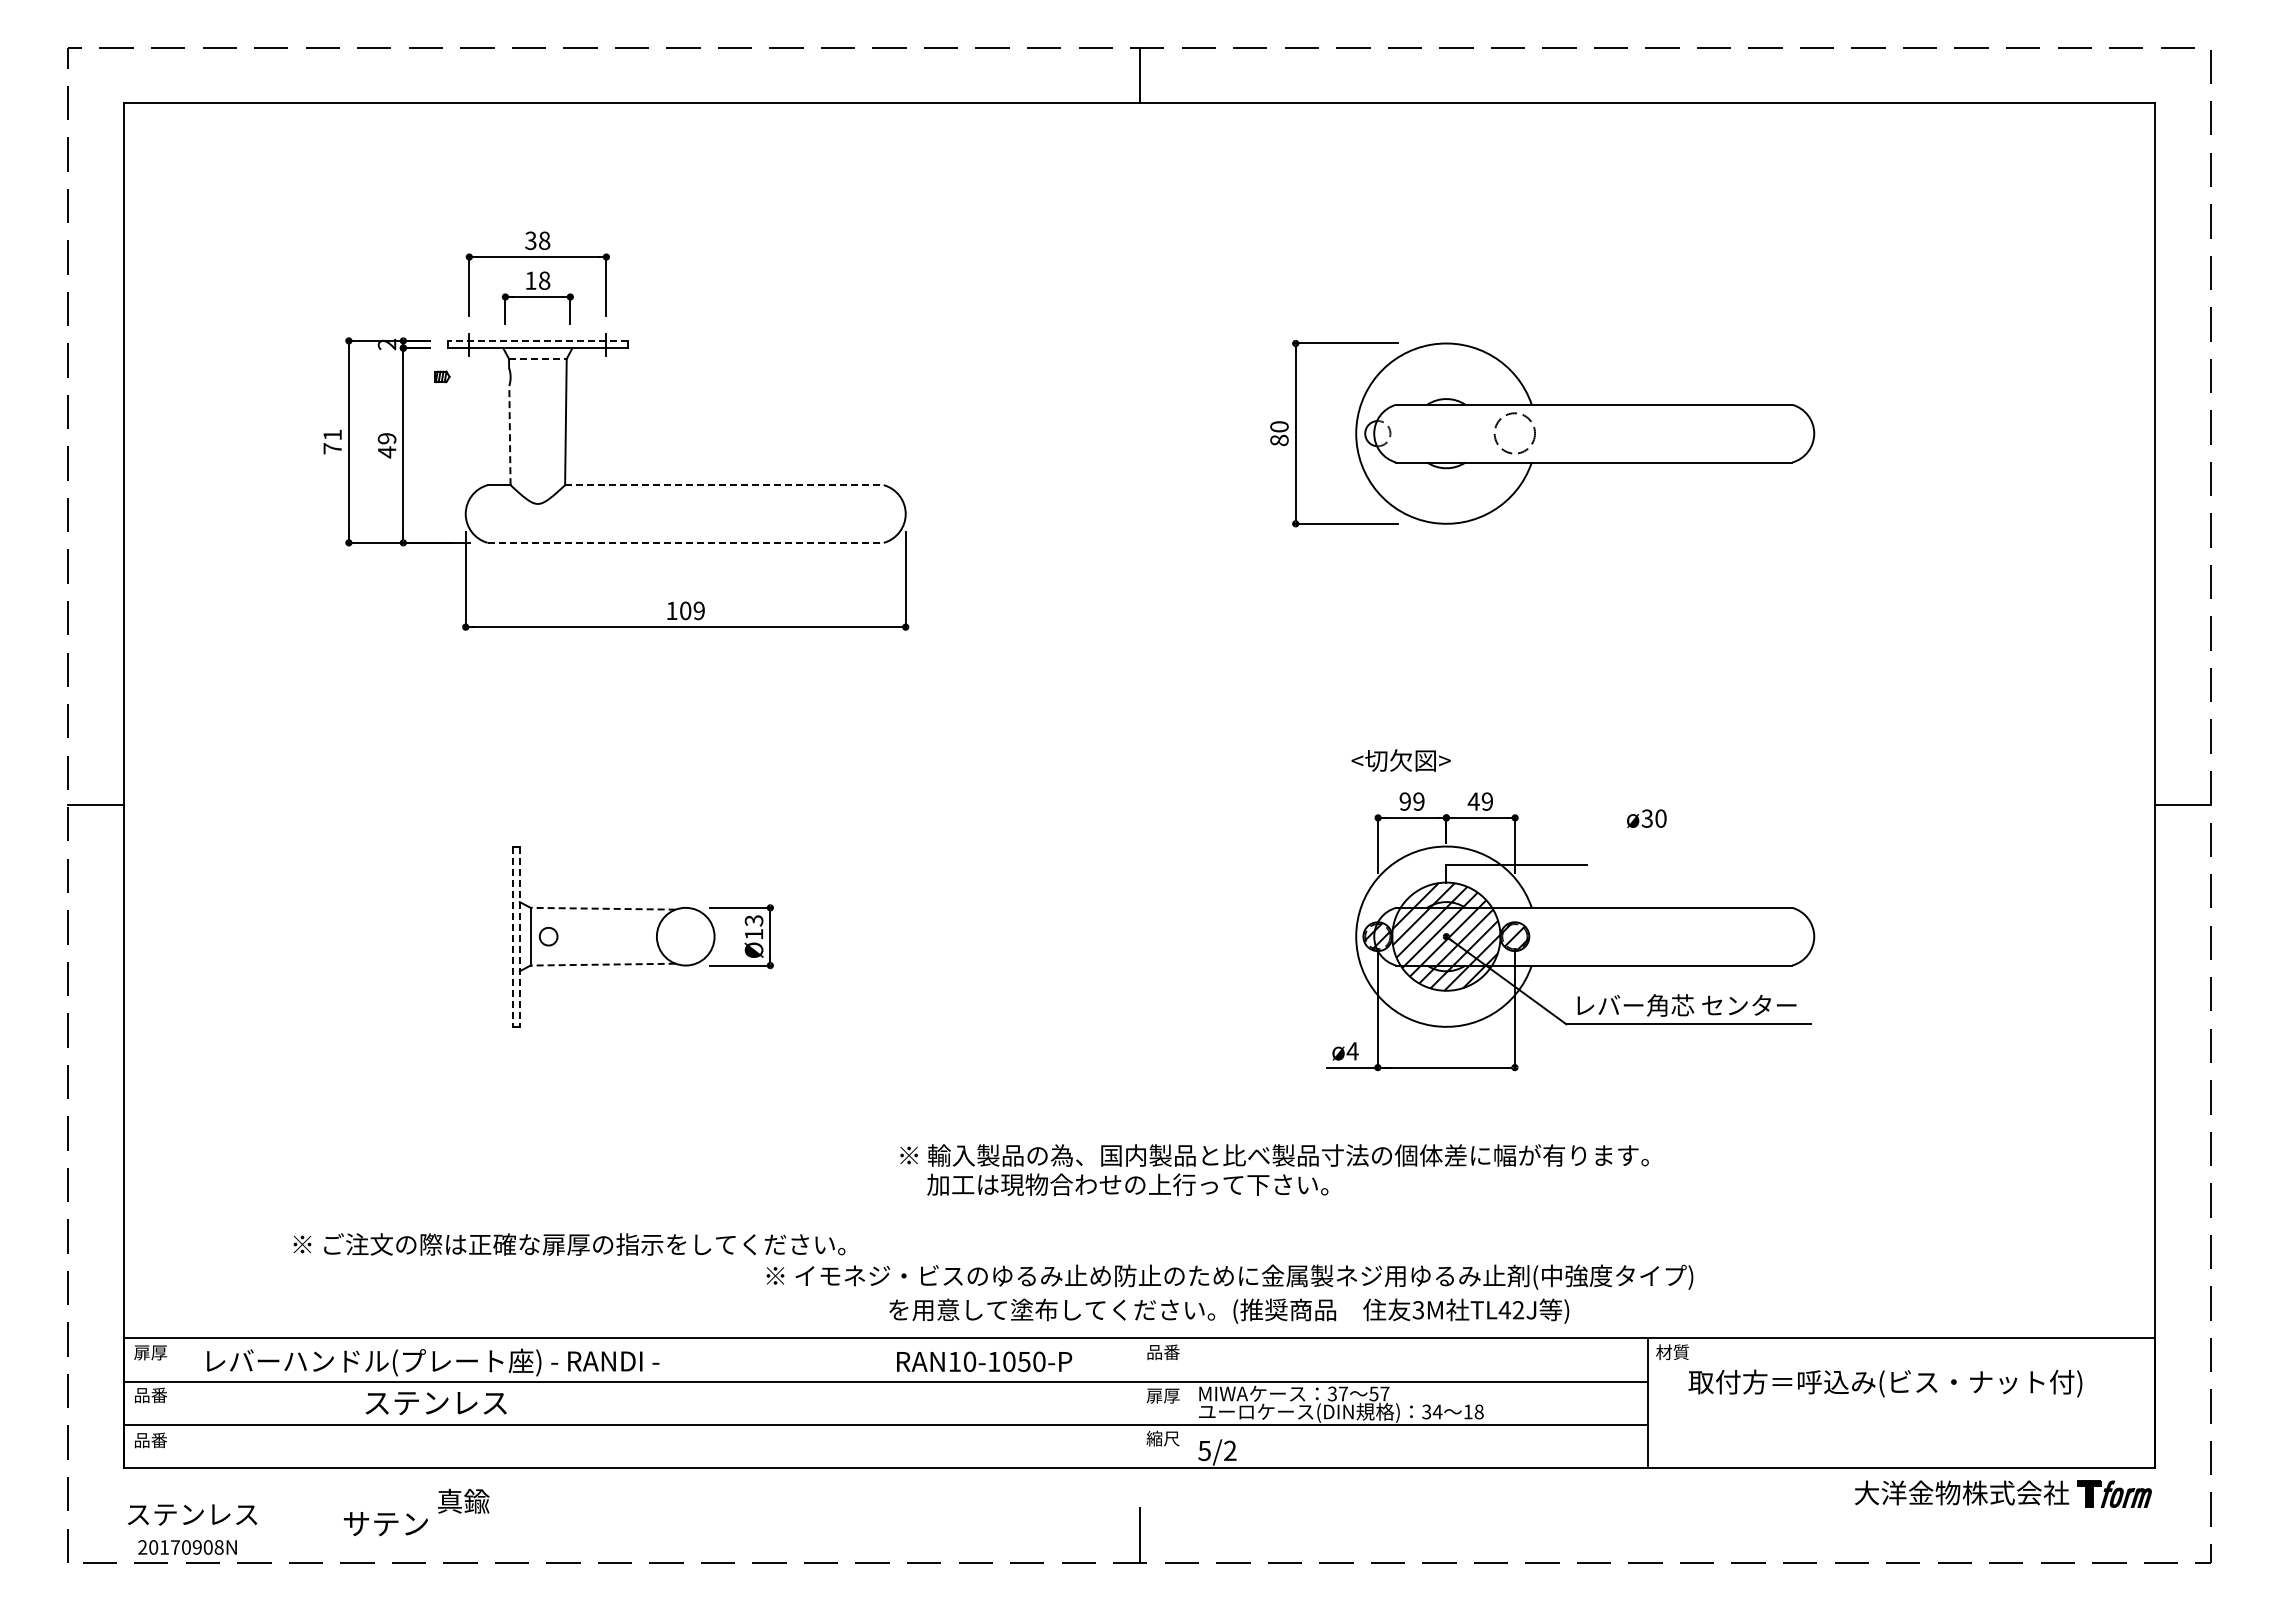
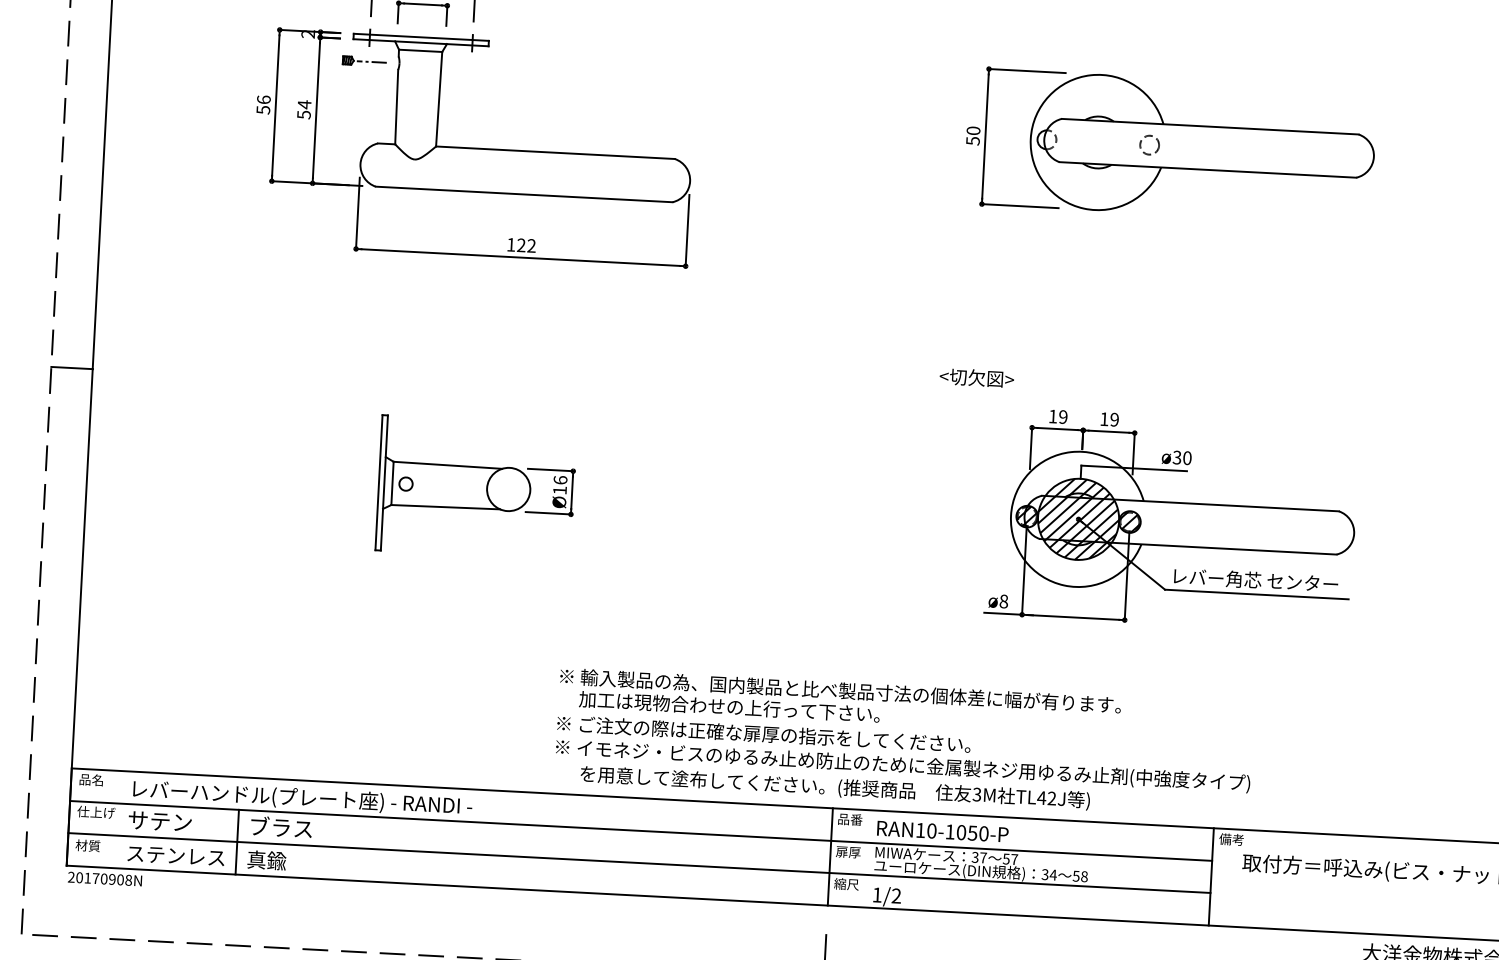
line: (537, 340) -> (421, 37), dashed -> solid
line: (537, 358) -> (420, 50), dashed -> solid
line: (473, 377) -> (371, 62), added
circle: (1514, 433) -> (1149, 145), size x0.62
line: (509, 435) -> (396, 107), dashed -> solid
text: (1279, 440) -> (973, 141), 80 -> 50
text: (332, 441) -> (263, 104), 71 -> 56
text: (386, 445) -> (303, 109), 49 -> 54
line: (724, 485) -> (555, 153), dashed -> solid
line: (686, 542) -> (524, 194), dashed -> solid
text: (692, 610) -> (526, 245), 109 -> 122
text: (1400, 760) -> (976, 377), moved
text: (1404, 801) -> (1052, 416), 99 -> 19
text: (1473, 801) -> (1104, 419), 49 -> 19
text: (1646, 818) -> (1176, 457), moved
line: (603, 908) -> (448, 465), dashed -> solid
text: (753, 920) -> (560, 480), Ø13 -> Ø16
line: (512, 937) -> (378, 483), dashed -> solid
line: (519, 937) -> (384, 483), dashed -> solid
line: (603, 964) -> (446, 507), dashed -> solid
text: (1352, 1051) -> (1003, 601), ø4 -> ø8
text: (1274, 1169) -> (840, 701), moved
text: (569, 1244) -> (763, 734), moved
text: (1229, 1310) -> (835, 787), moved
text: (150, 1352) -> (91, 779), 扉厚 -> 品名
text: (1672, 1352) -> (1231, 839), 材質 -> 備考
text: (984, 1361) -> (942, 831), moved
text: (159, 1395) -> (96, 812), 品番 -> 仕上げ
text: (435, 1401) -> (303, 827), ステンレス -> ブラス
line: (1139, 1403) -> (830, 857), added
text: (1467, 1411) -> (1075, 875), 18 -> 58
line: (348, 1424) -> (236, 841), added
text: (150, 1440) -> (87, 845), 品番 -> 材質
text: (1204, 1451) -> (877, 895), 5/2 -> 1/2
text: (463, 1500) -> (266, 859), moved
text: (192, 1514) -> (176, 855), moved
text: (385, 1524) -> (159, 821), moved
text: (187, 1547) -> (105, 879), moved

